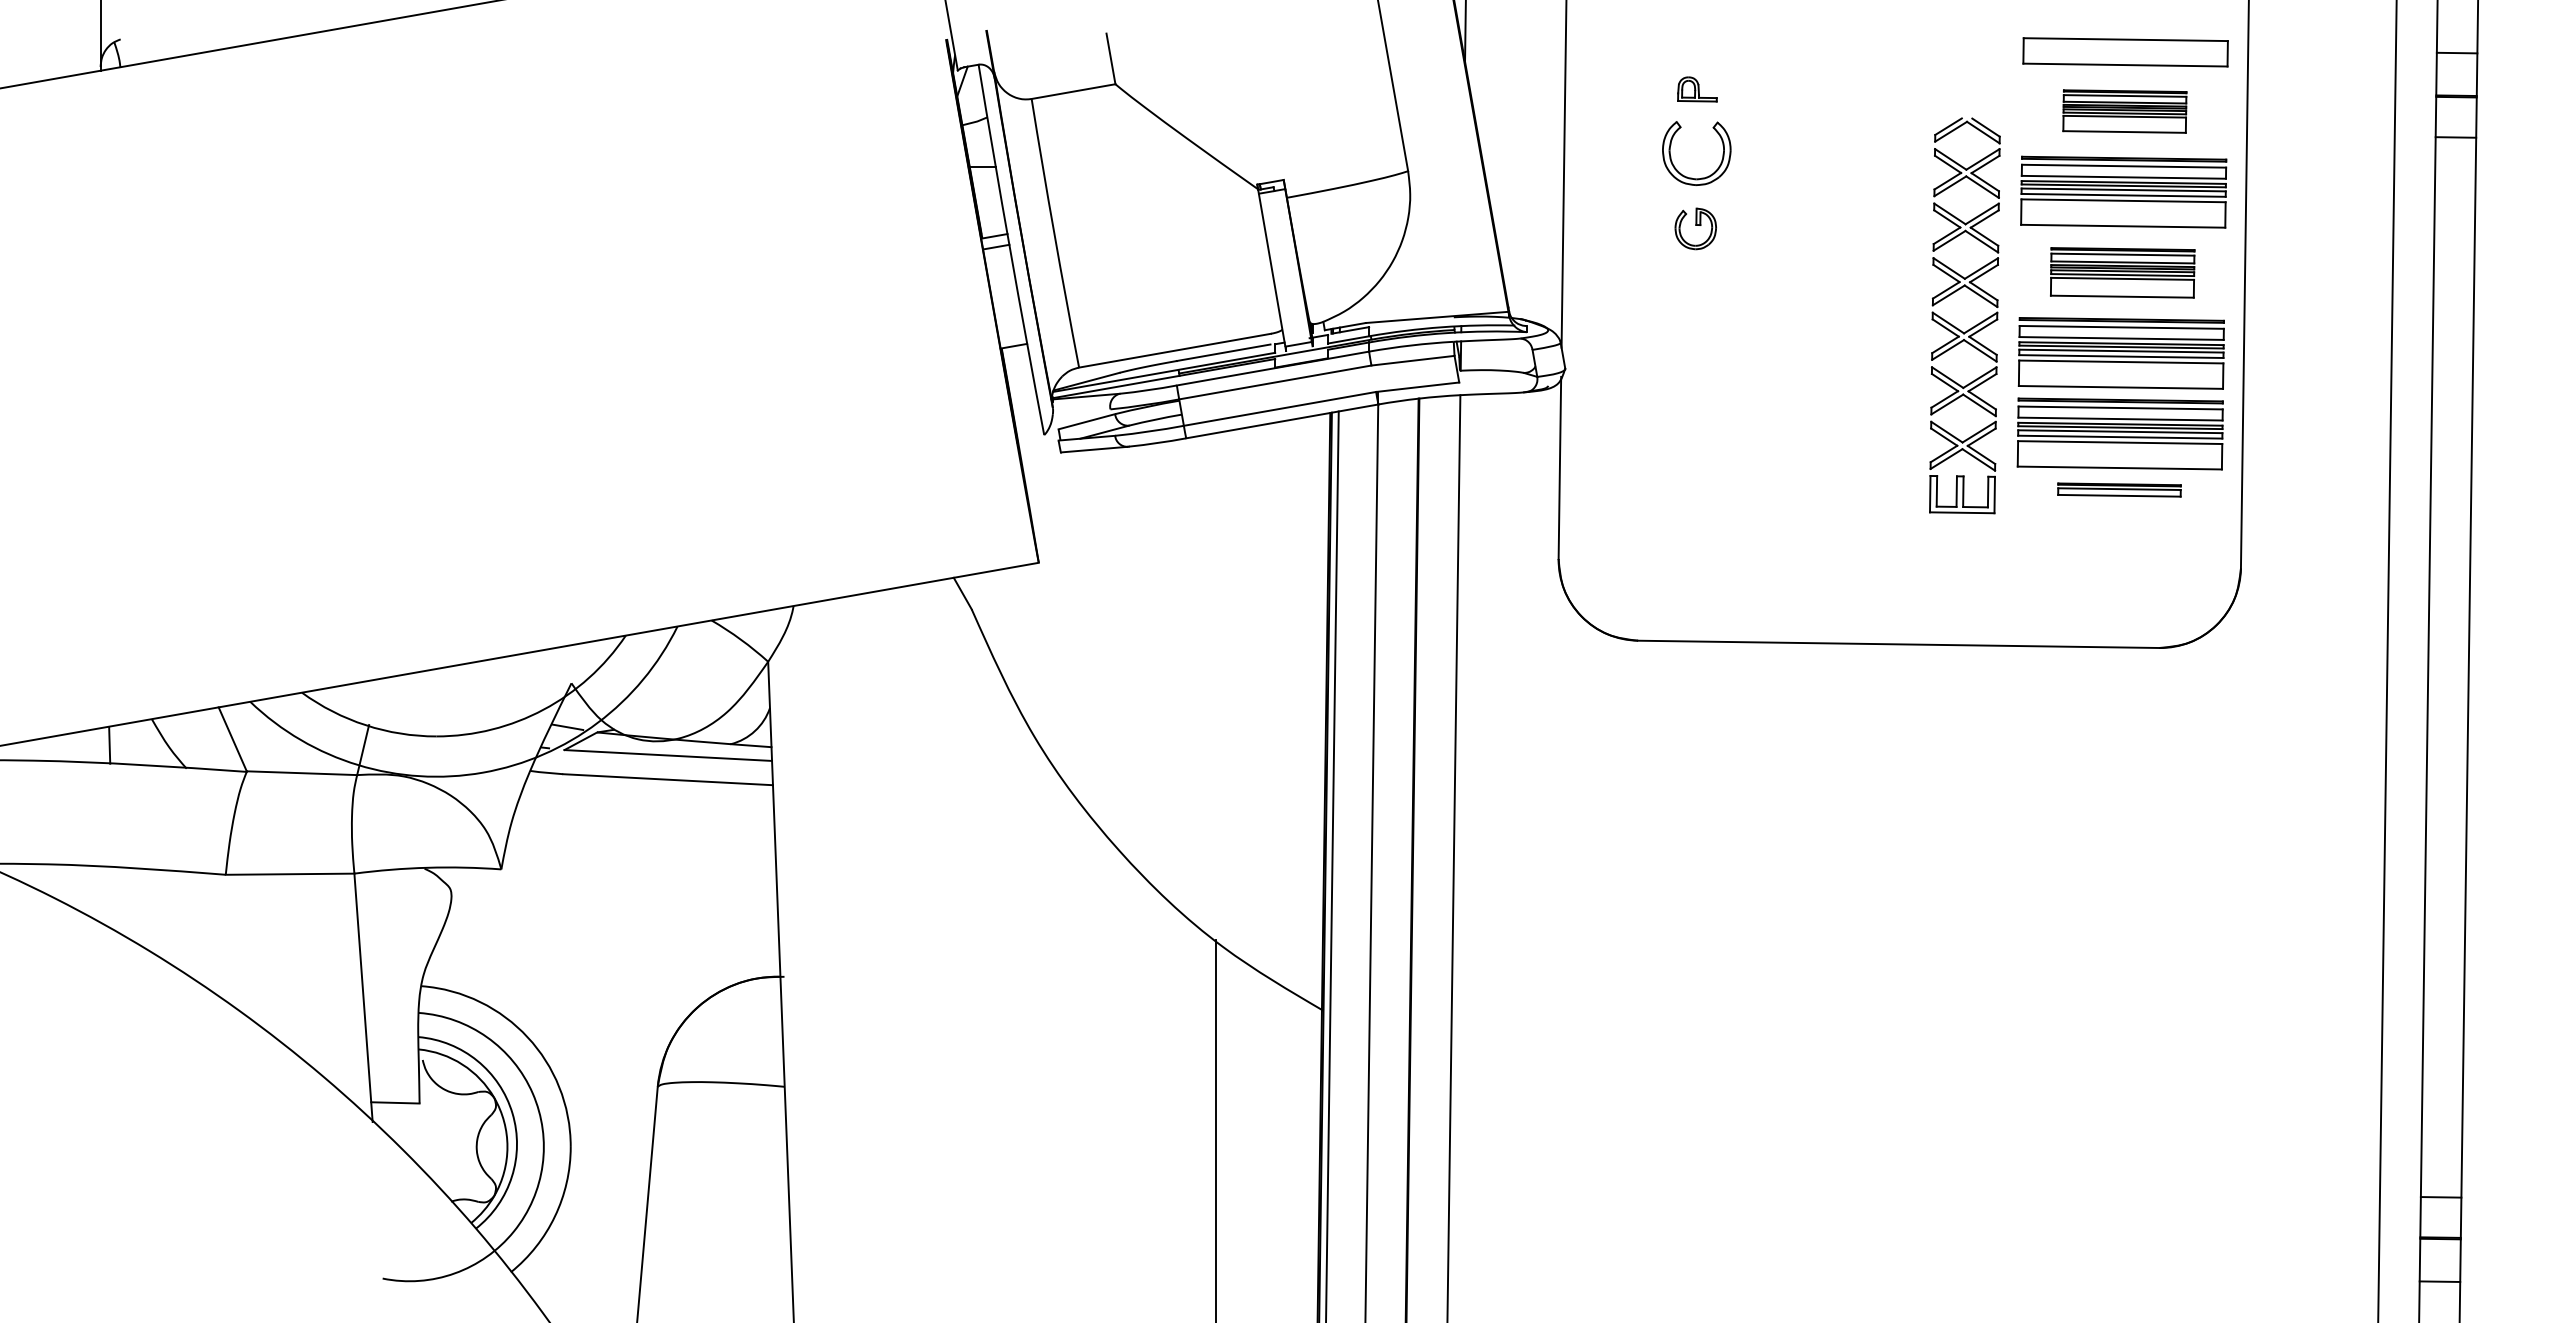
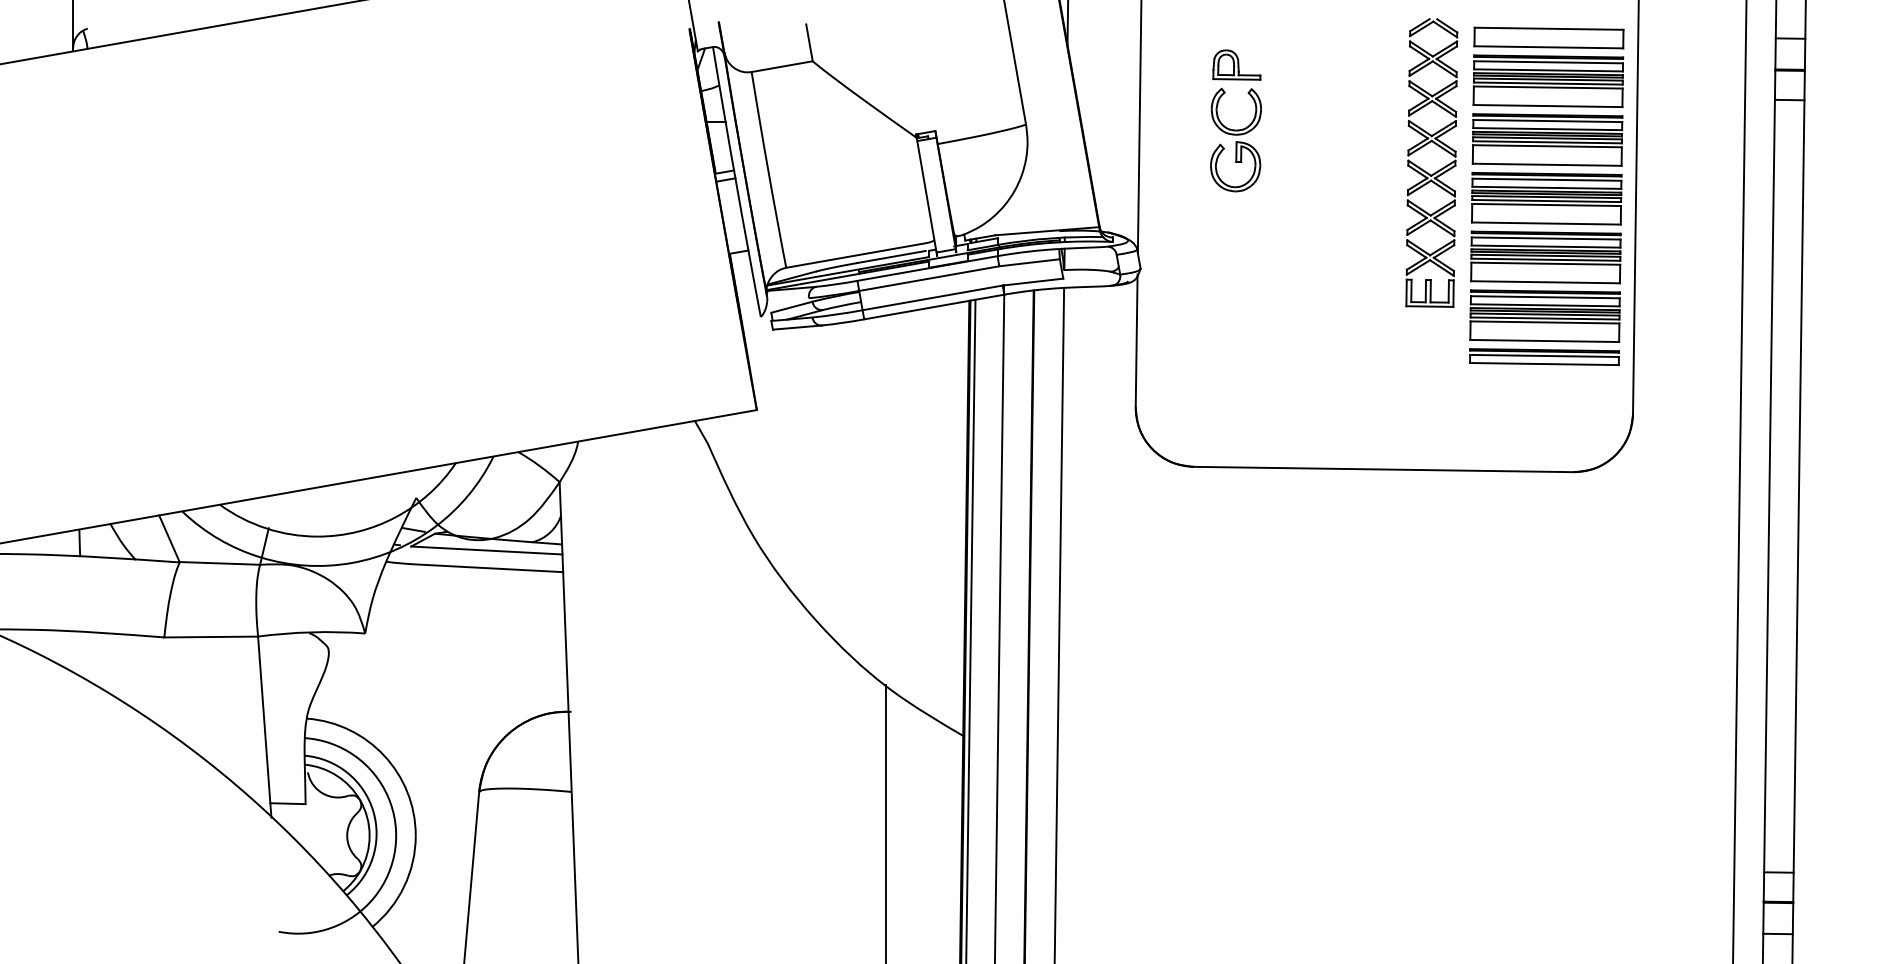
part: (1697, 89) -> (1236, 65), size x1.67
part: (2124, 111) -> (1548, 81), size x1.67
part: (1695, 228) -> (1235, 166), size x1.67
part: (2122, 272) -> (1546, 198), size x1.43
part: (1957, 327) -> (1426, 171), moved
part: (2119, 489) -> (1544, 356), size x1.67

